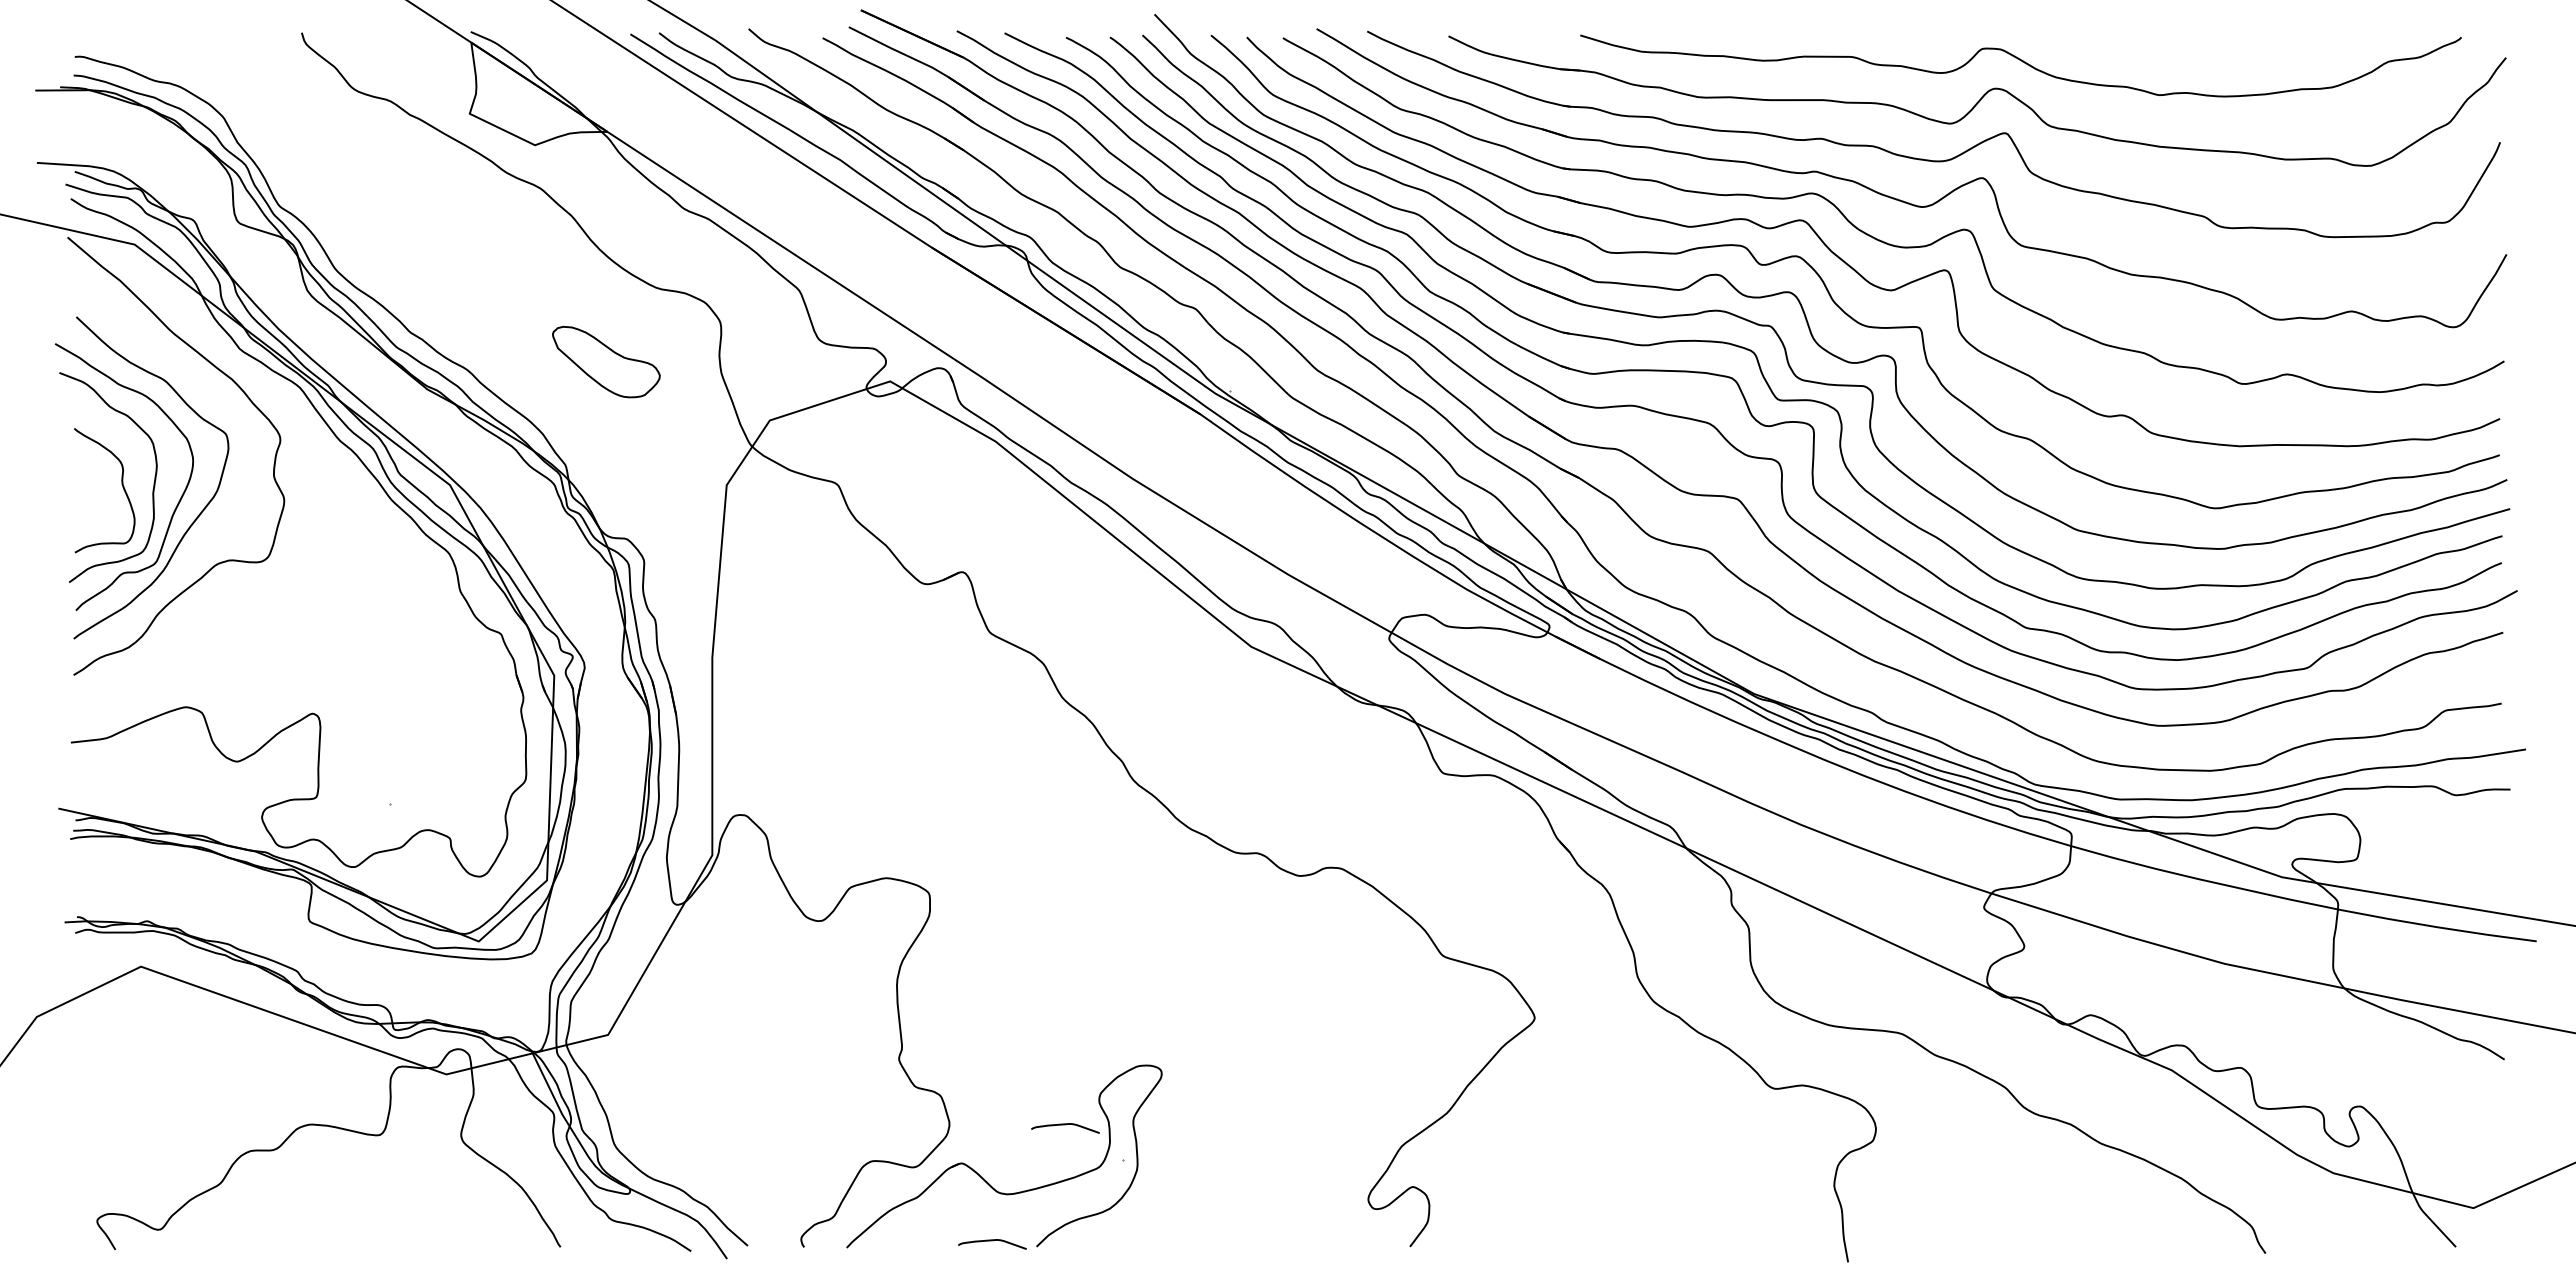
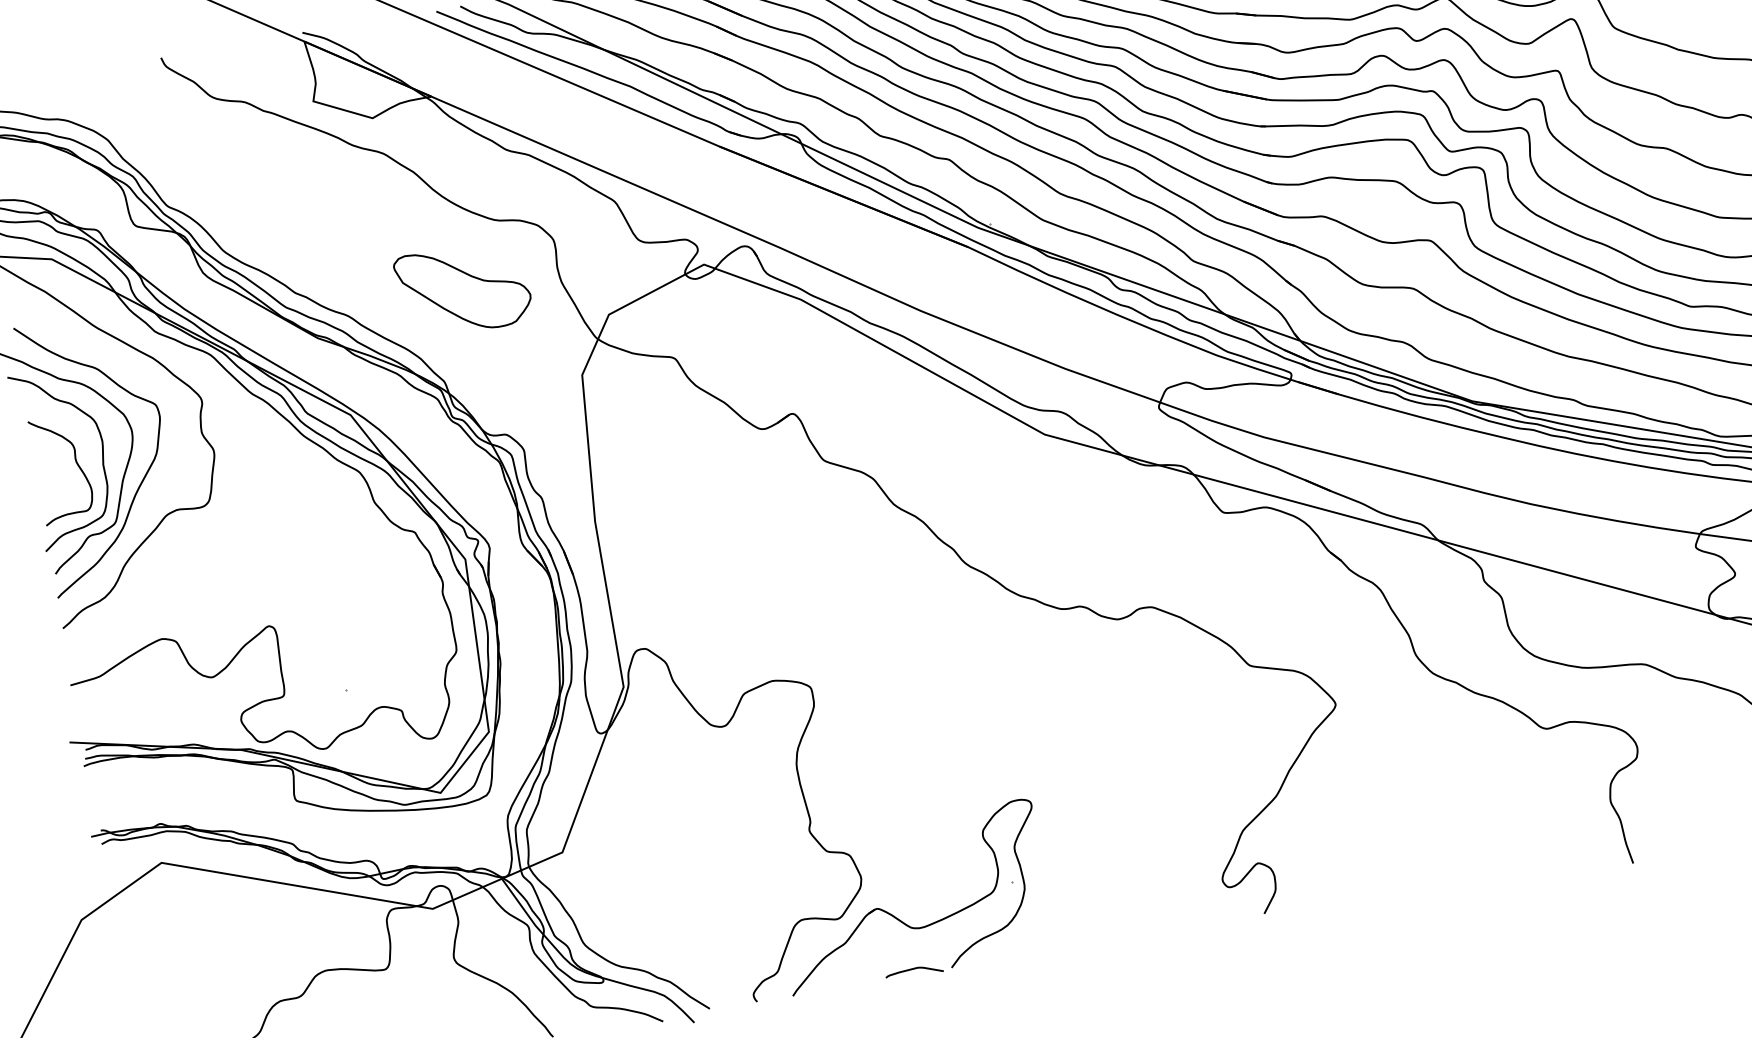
part: (606, 361) -> (463, 288), size x1.43
curve: (1065, 1125) -> (958, 862), removed

